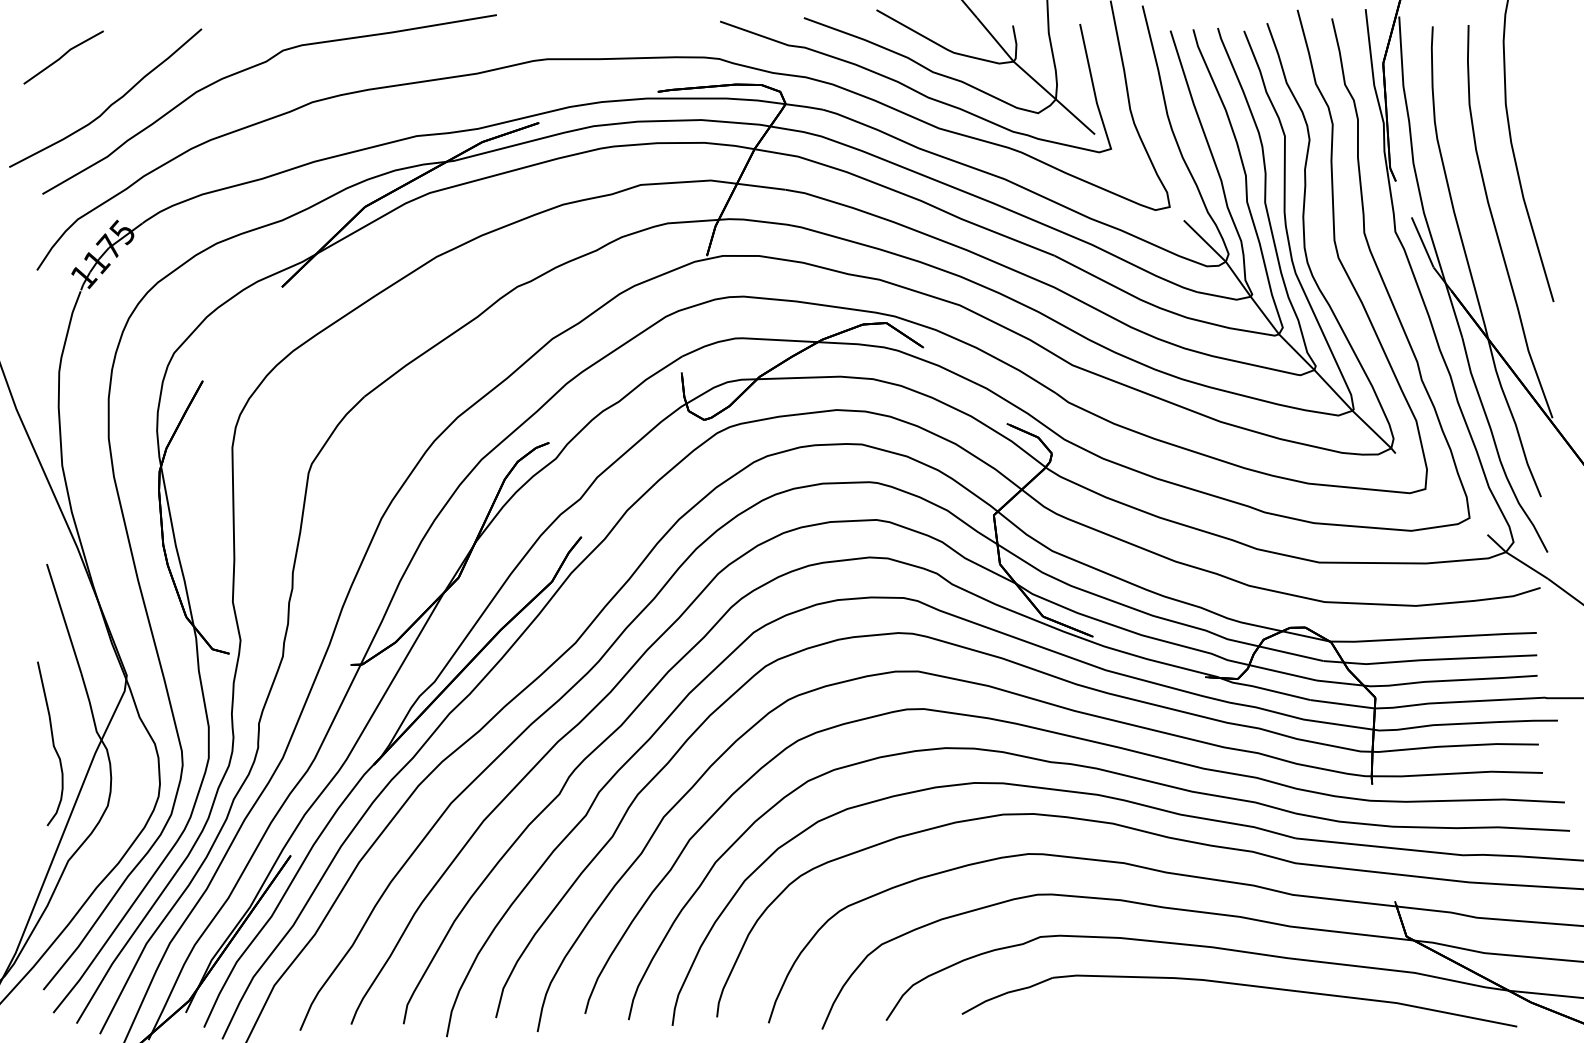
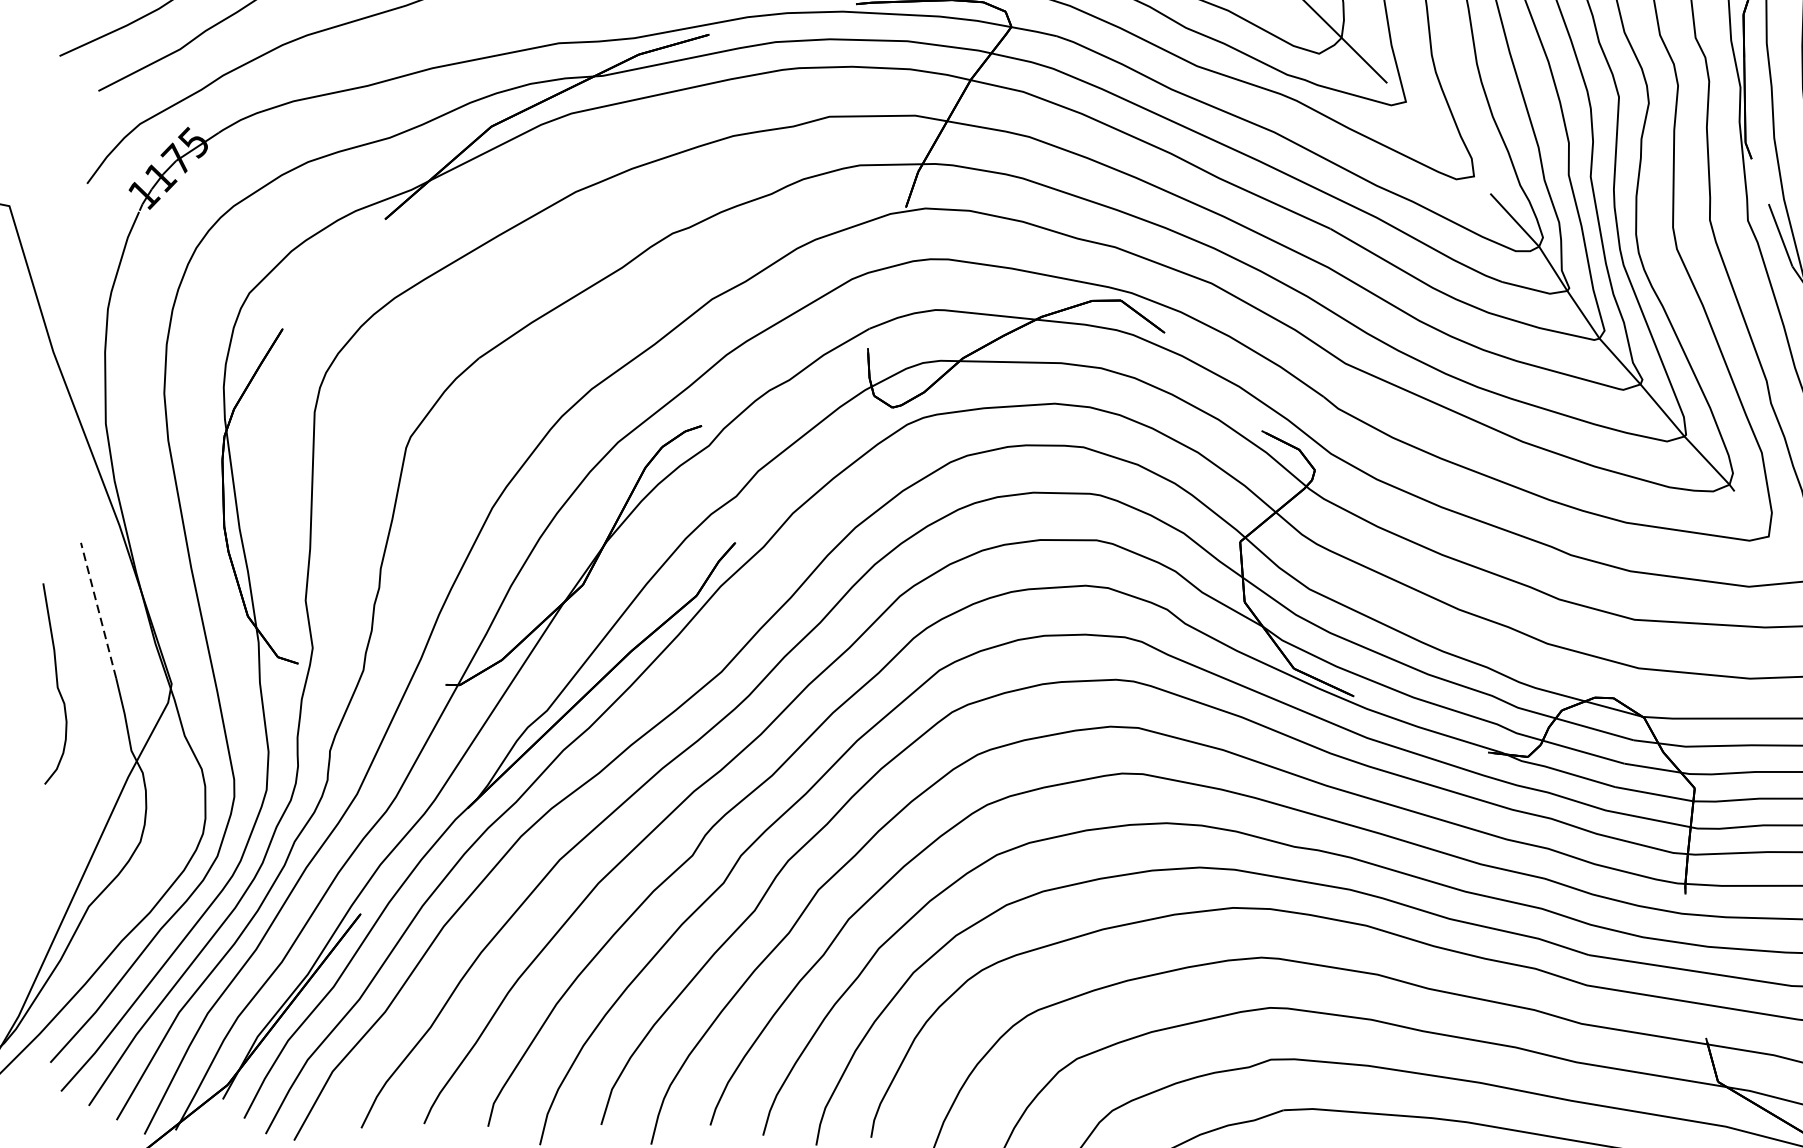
line: (63, 618) -> (97, 610), solid -> dashed
curve: (52, 743) -> (56, 684), moved

